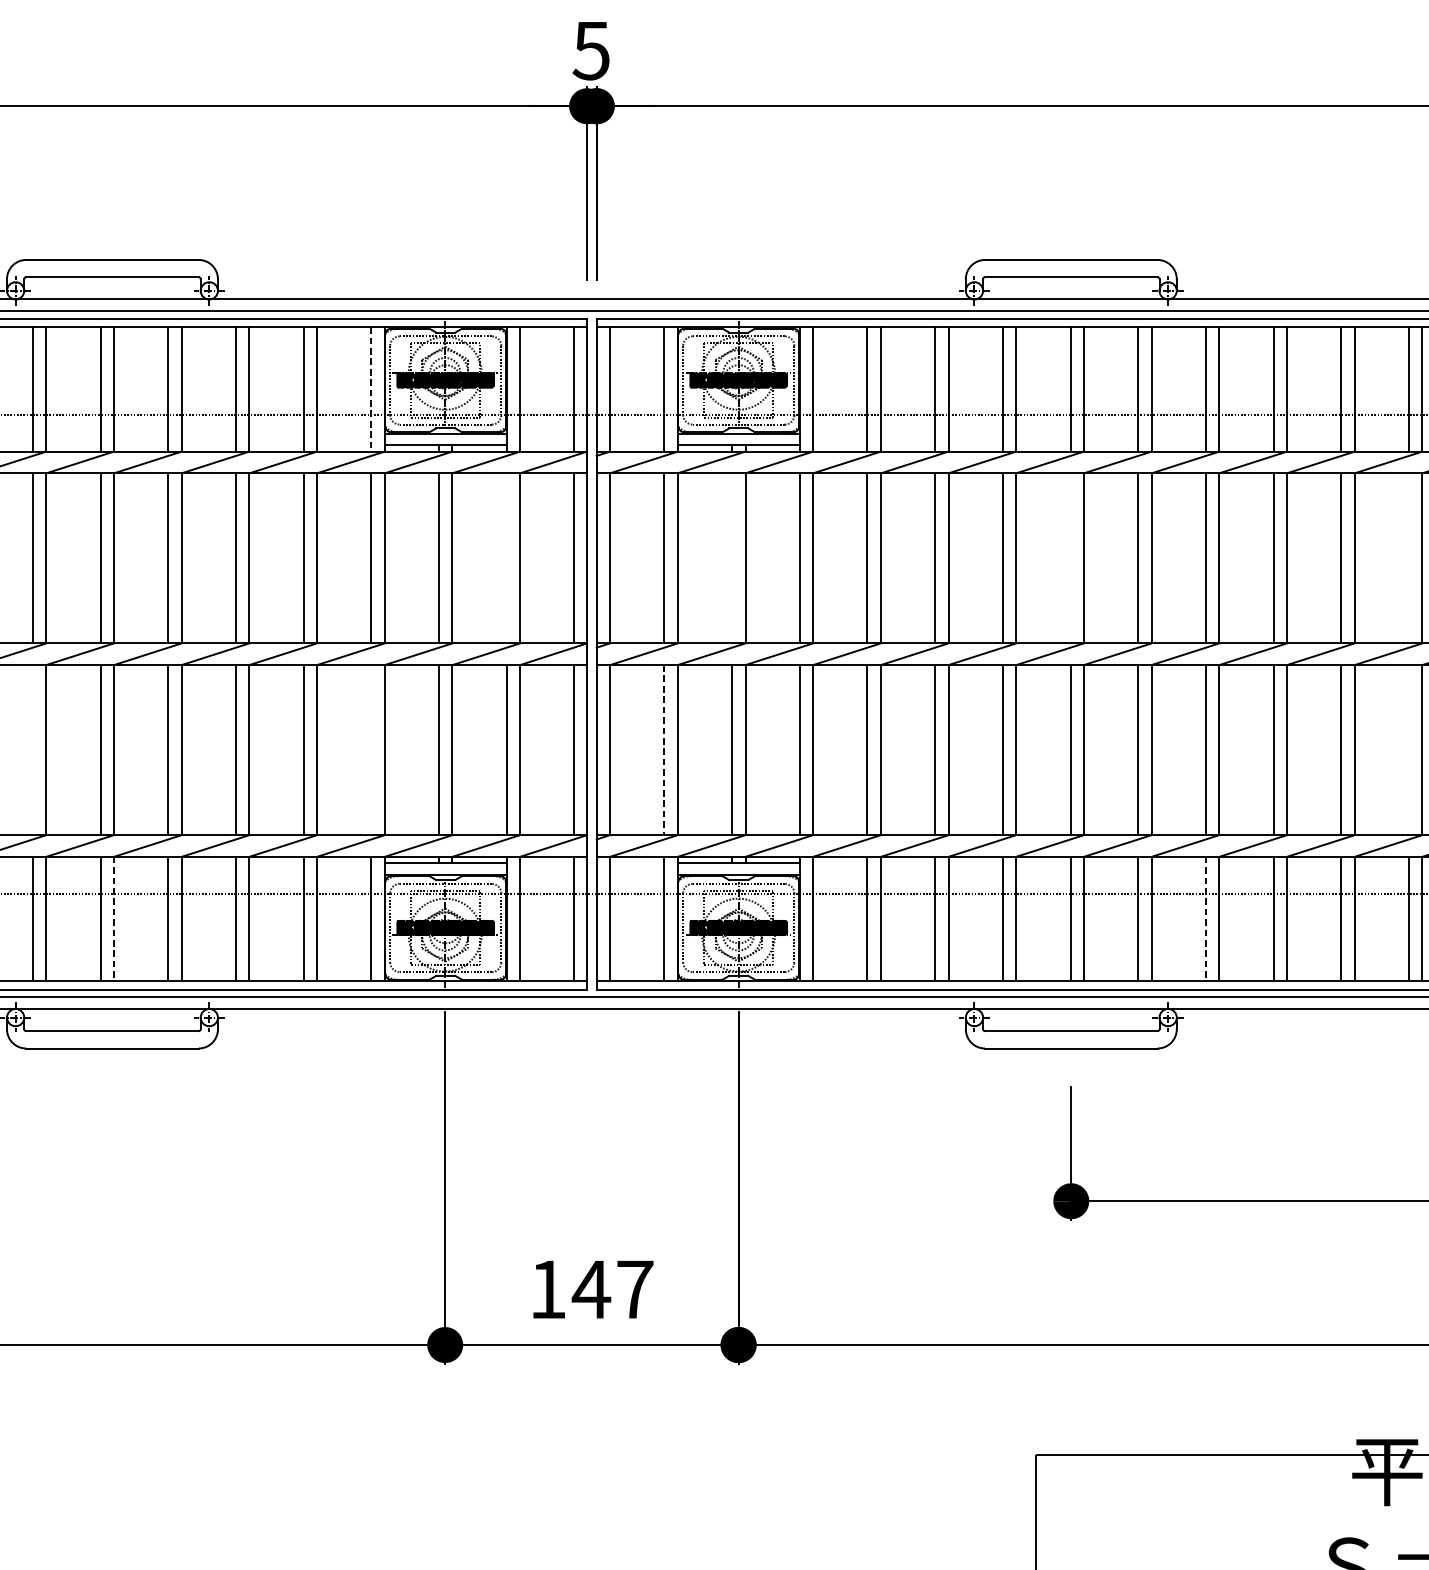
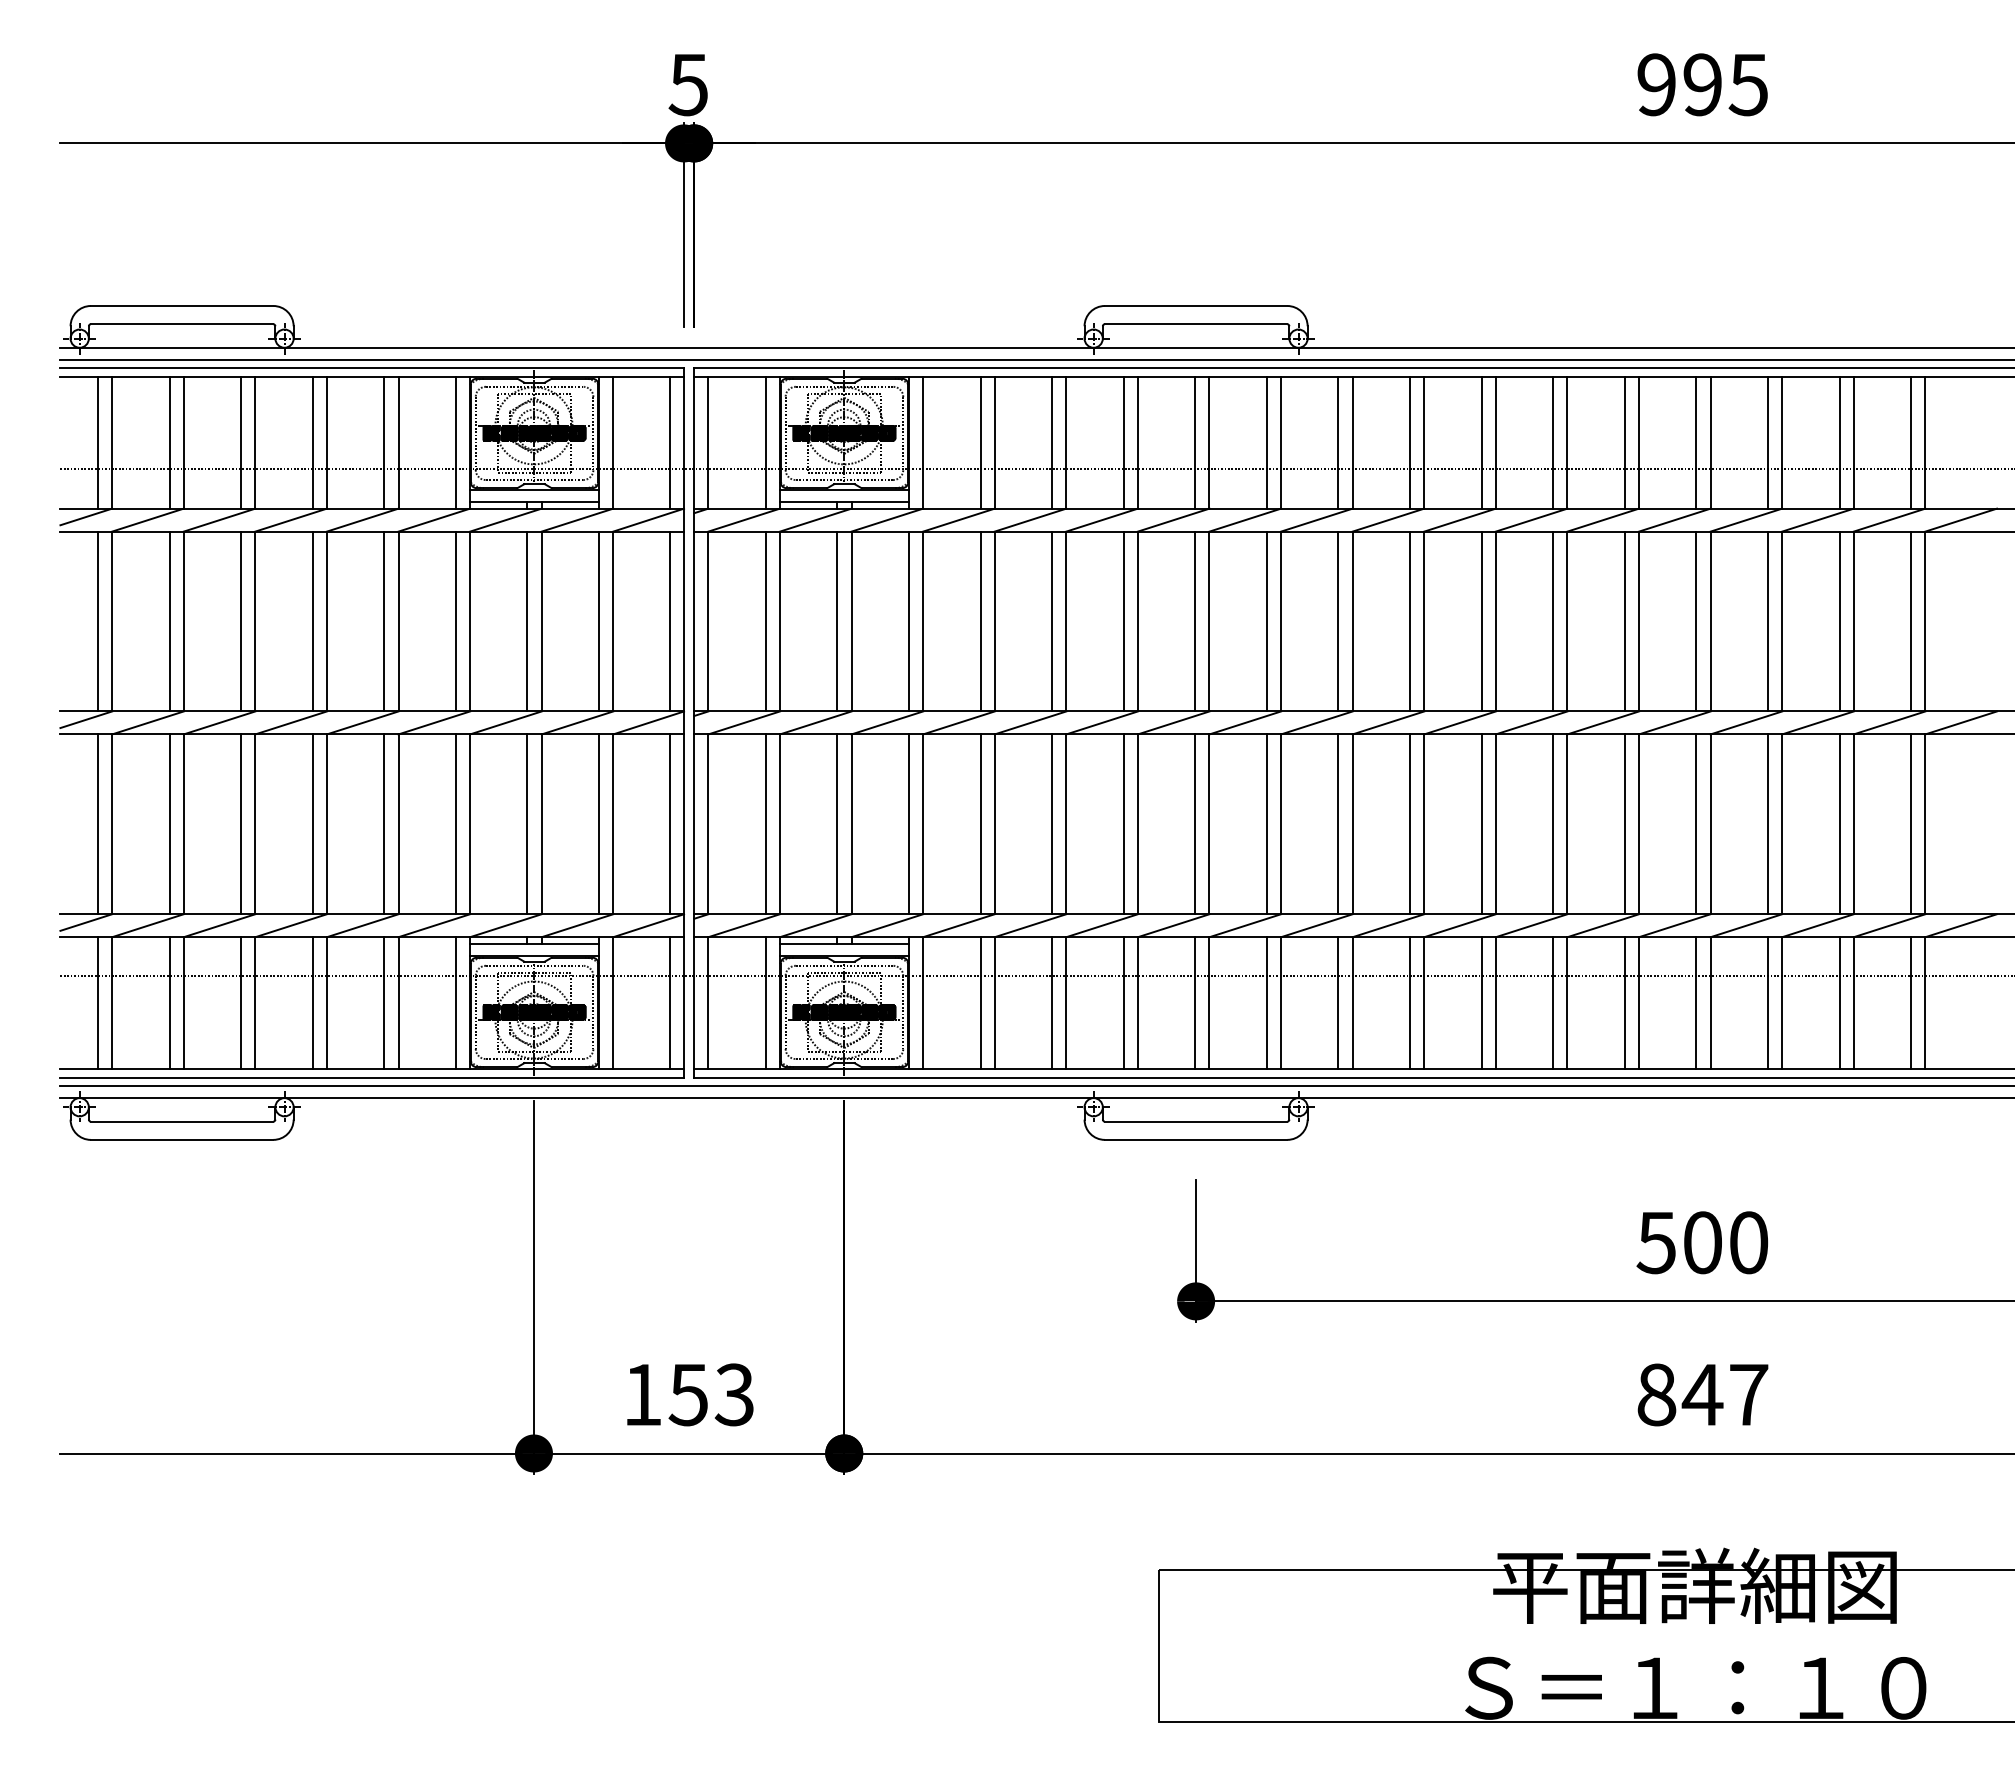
line: (370, 389) -> (455, 442), dashed -> solid
line: (507, 558) -> (599, 621), added
line: (732, 558) -> (837, 621), added
line: (1070, 558) -> (1195, 621), added
line: (1409, 558) -> (1553, 621), added
line: (32, 750) -> (97, 824), added
line: (370, 750) -> (455, 824), added
line: (664, 750) -> (765, 824), dashed -> solid
line: (1409, 750) -> (1553, 824), added
line: (113, 918) -> (183, 1002), dashed -> solid
line: (1205, 918) -> (1338, 1002), dashed -> solid
text: (612, 1289) -> (710, 1394), 147 -> 153

